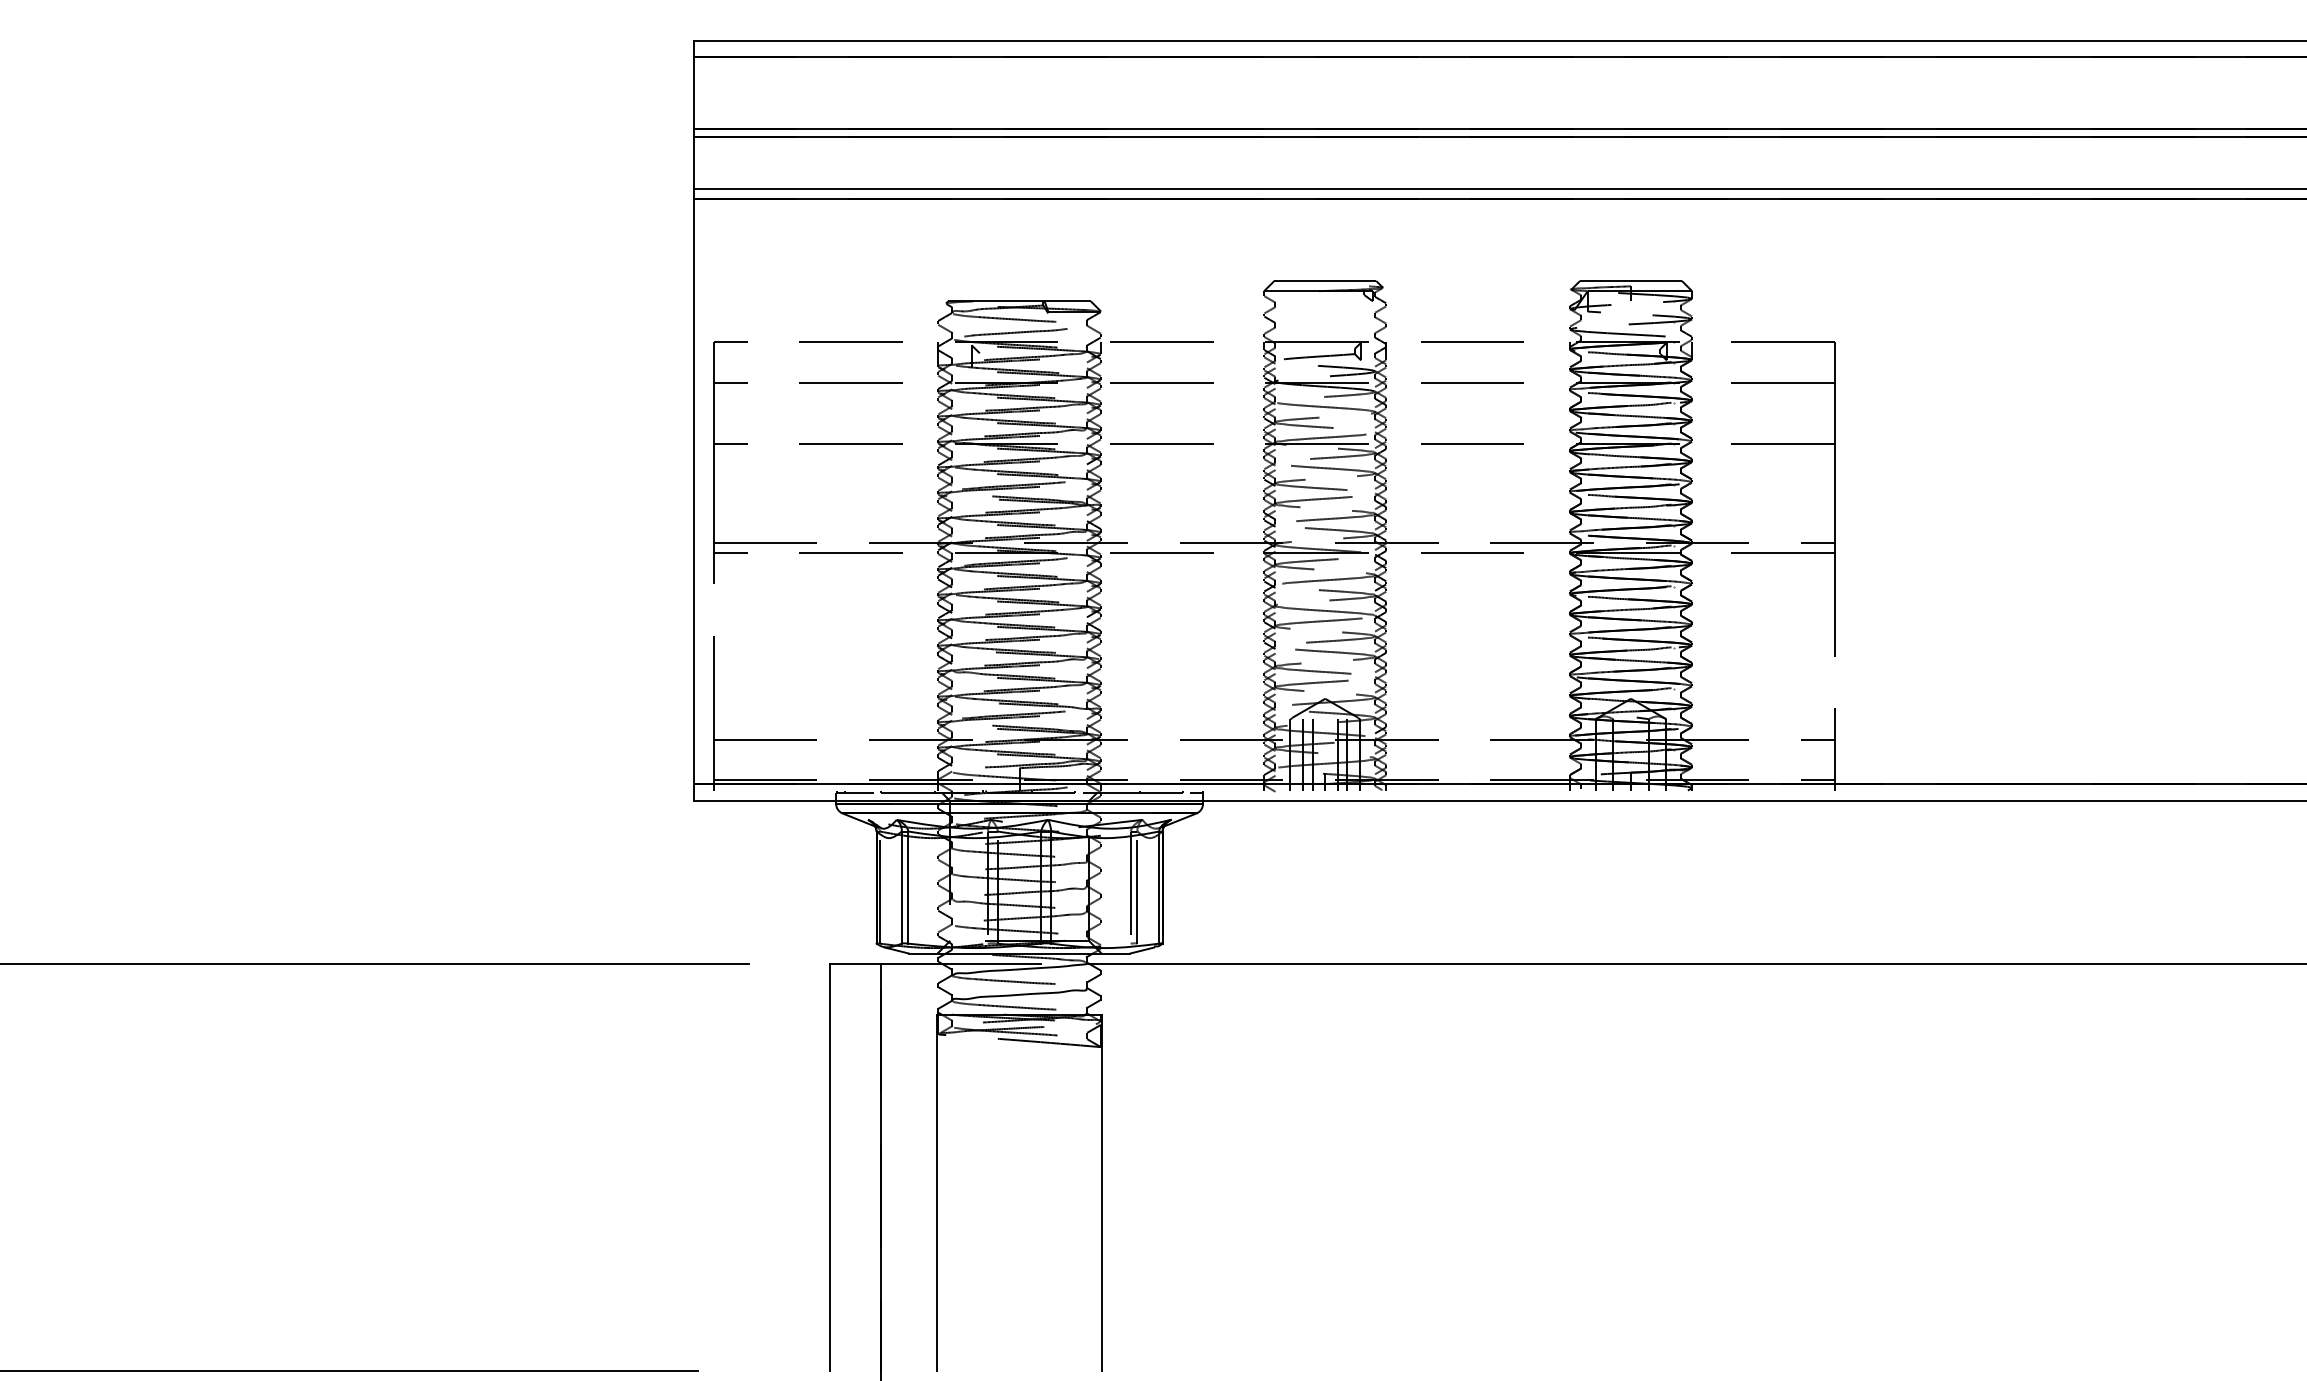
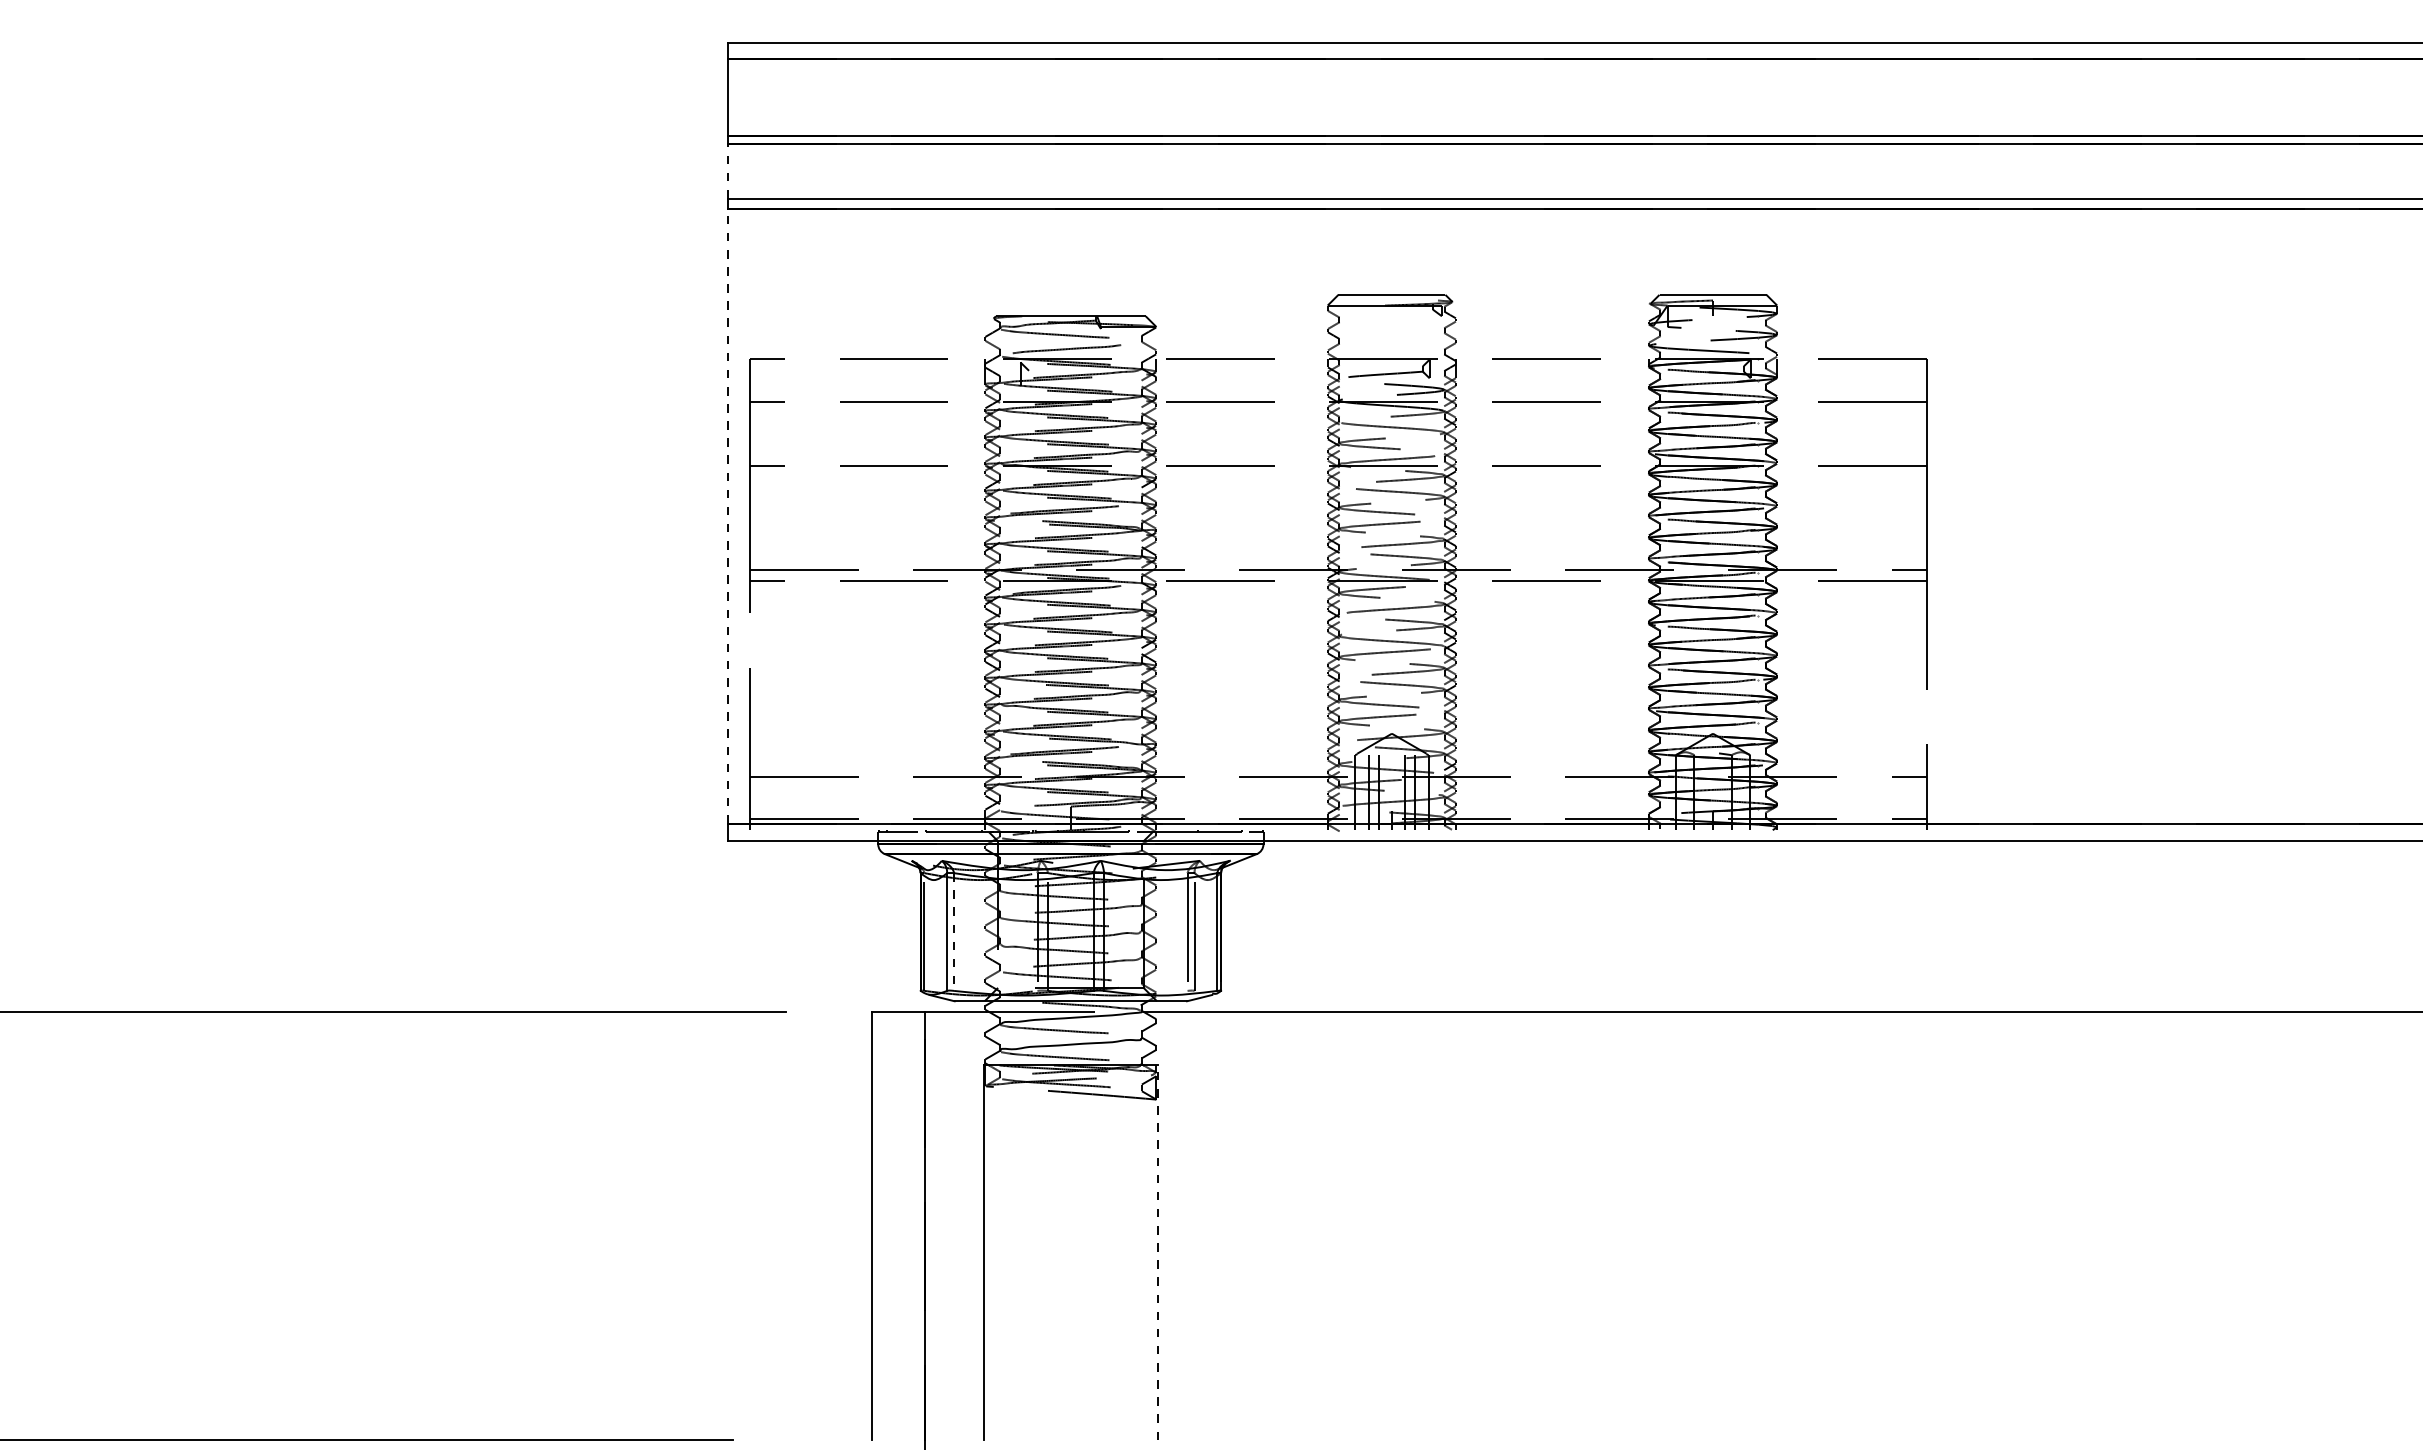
line: (693, 162) -> (728, 170), solid -> dashed
line: (693, 491) -> (728, 515), solid -> dashed
line: (908, 888) -> (954, 932), solid -> dashed
line: (1102, 1192) -> (1157, 1252), solid -> dashed

